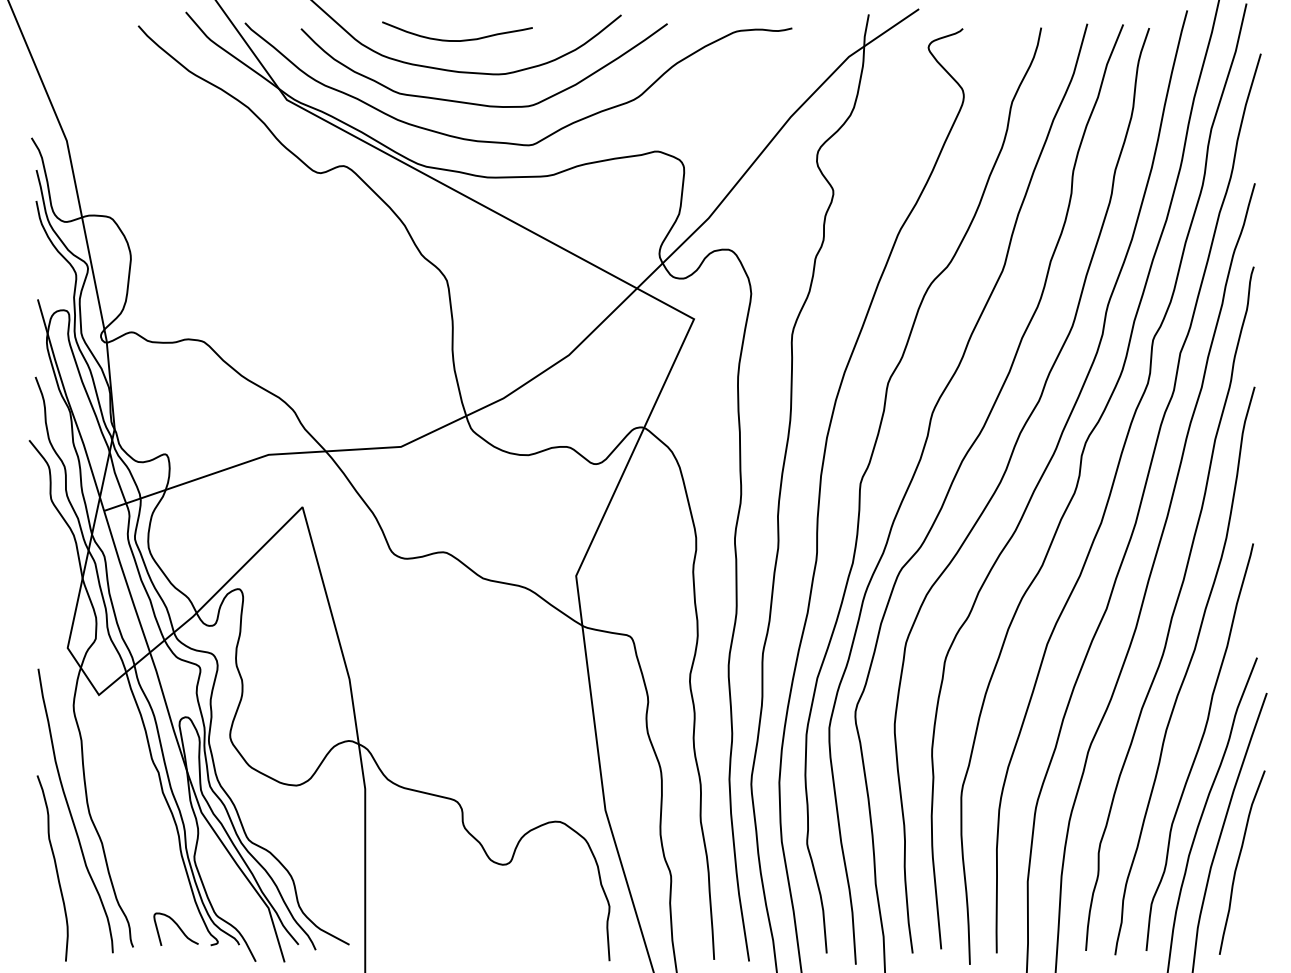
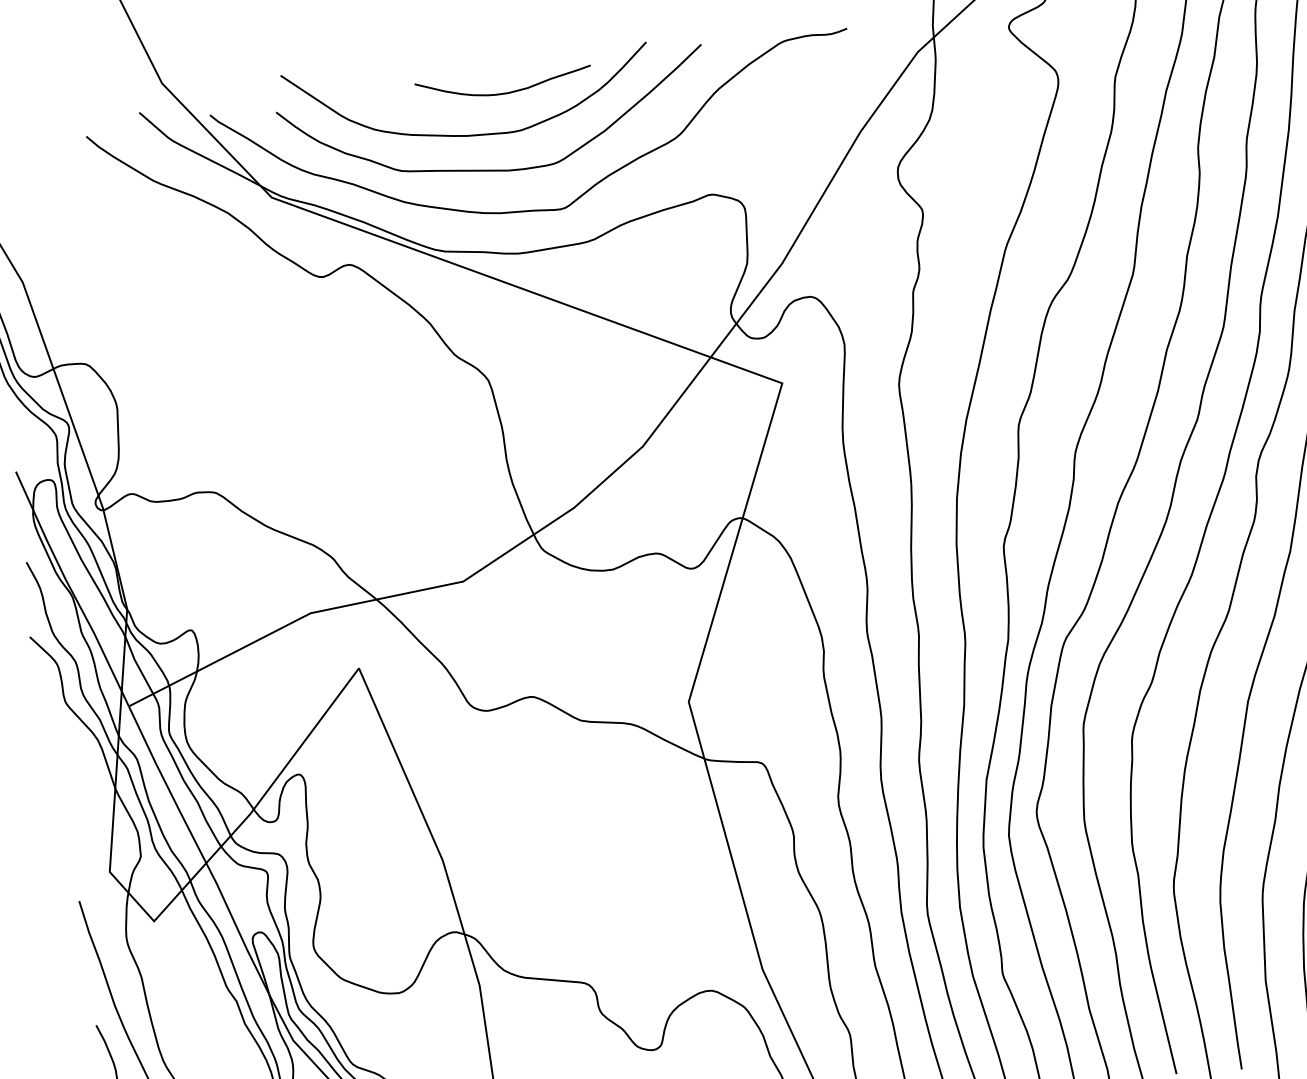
curve: (457, 40) -> (505, 92), moved

